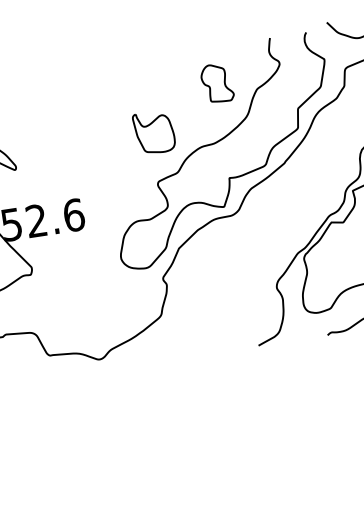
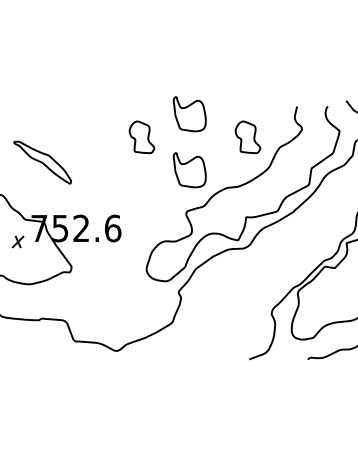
part: (144, 66) -> (189, 114), added
part: (91, 101) -> (141, 136), added

